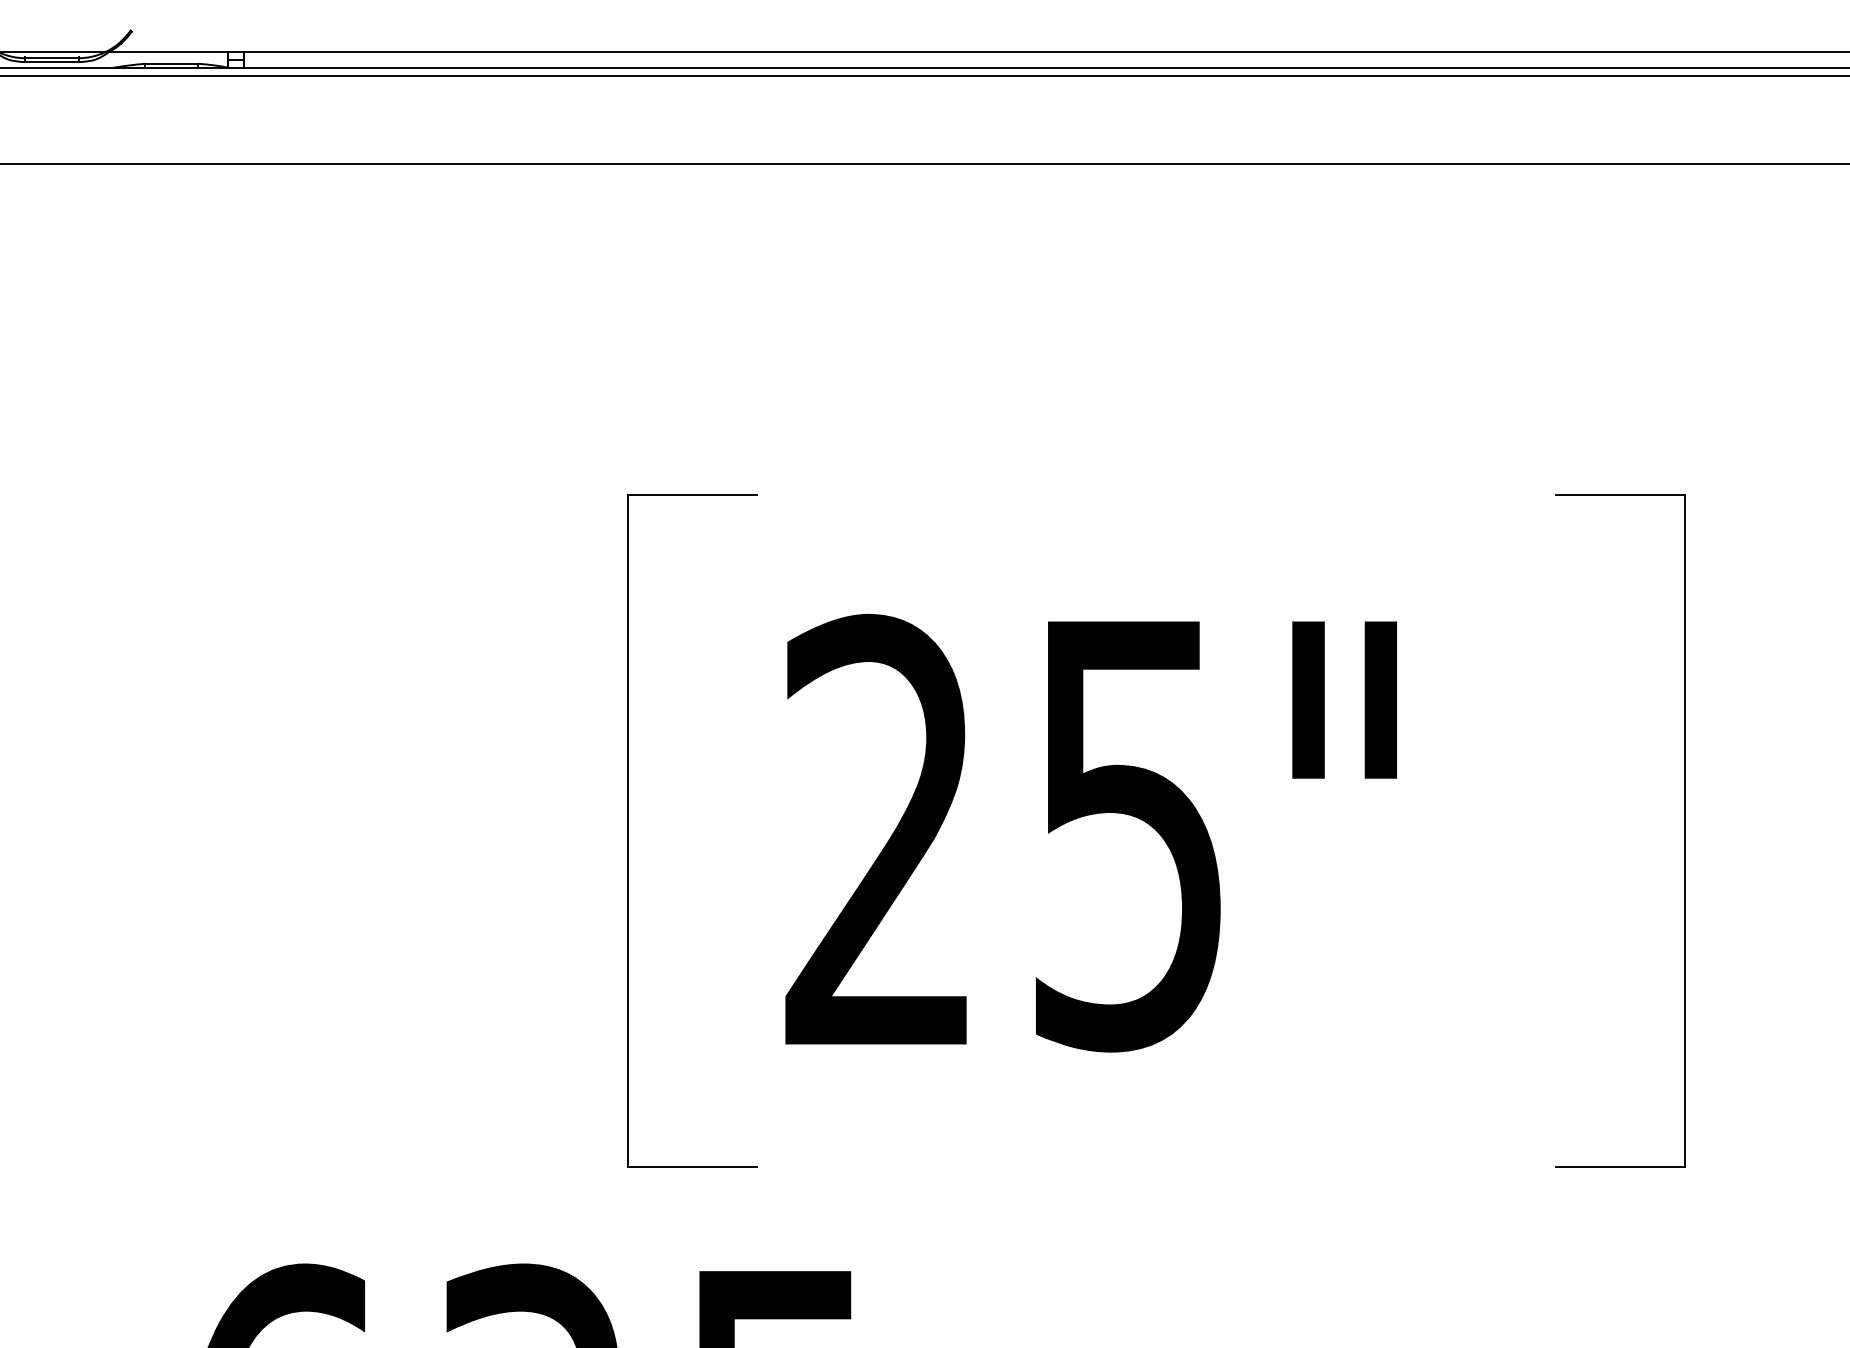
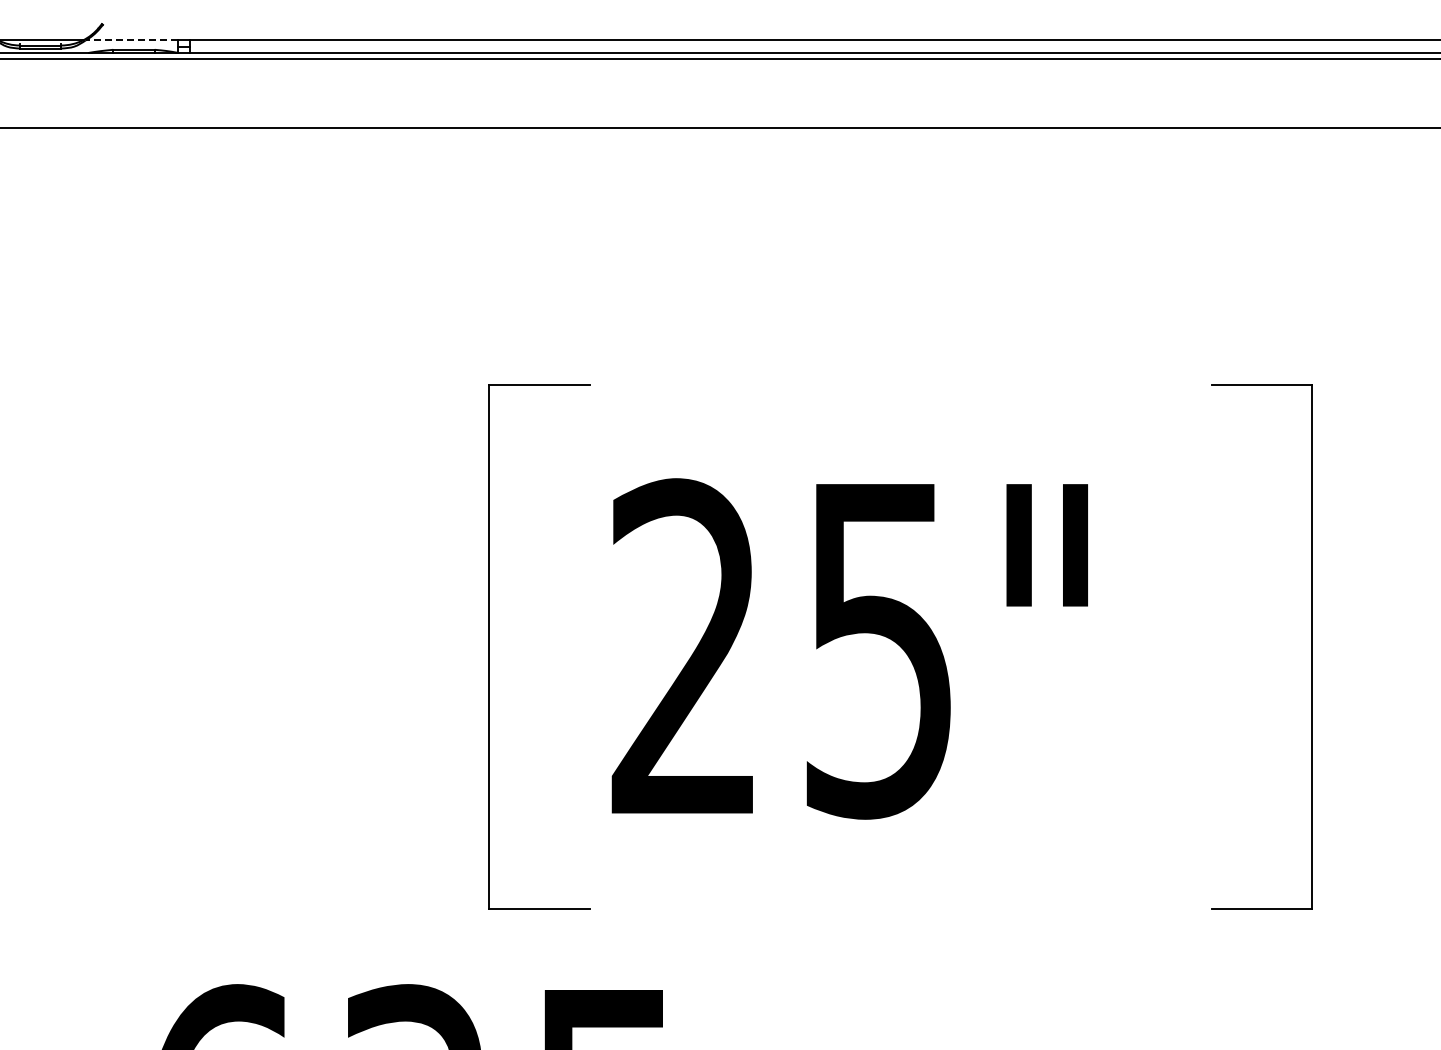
line: (168, 51) -> (131, 40), solid -> dashed

